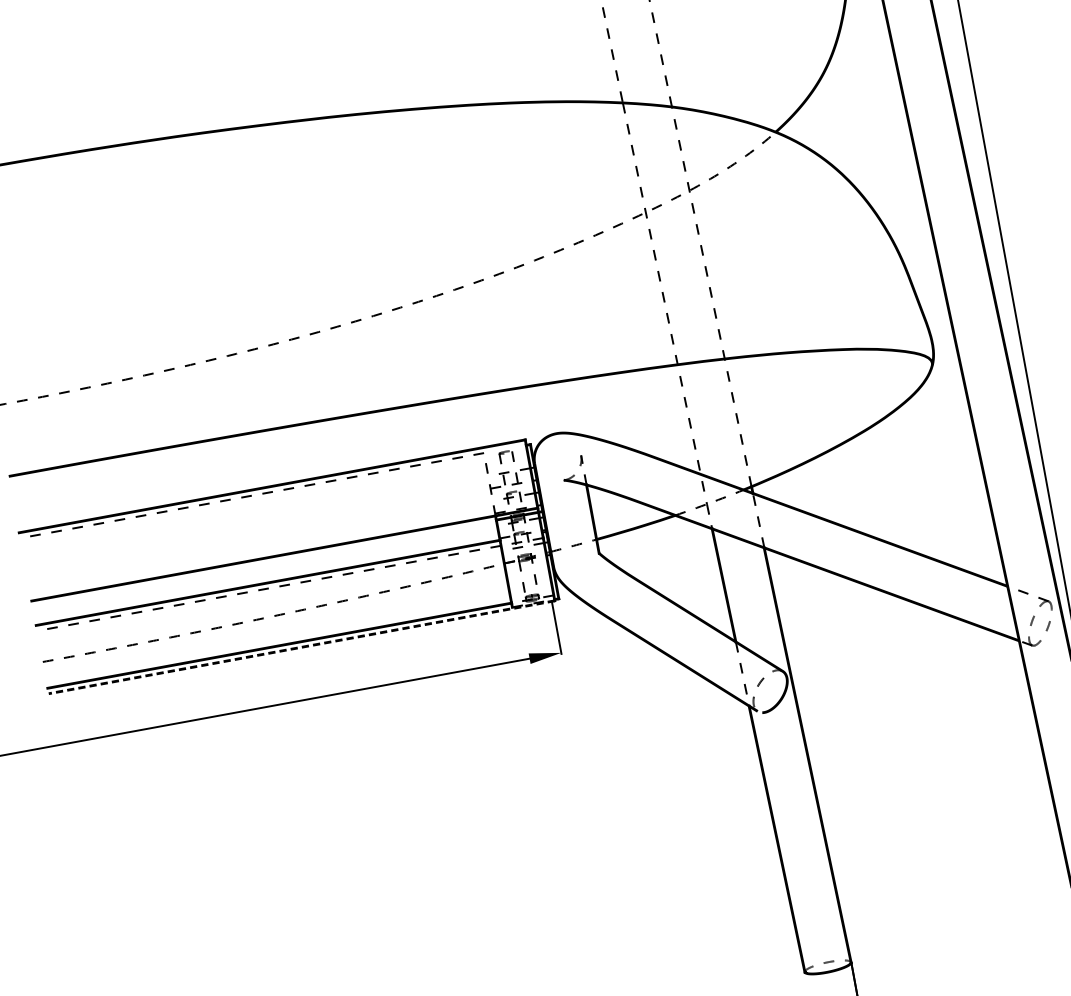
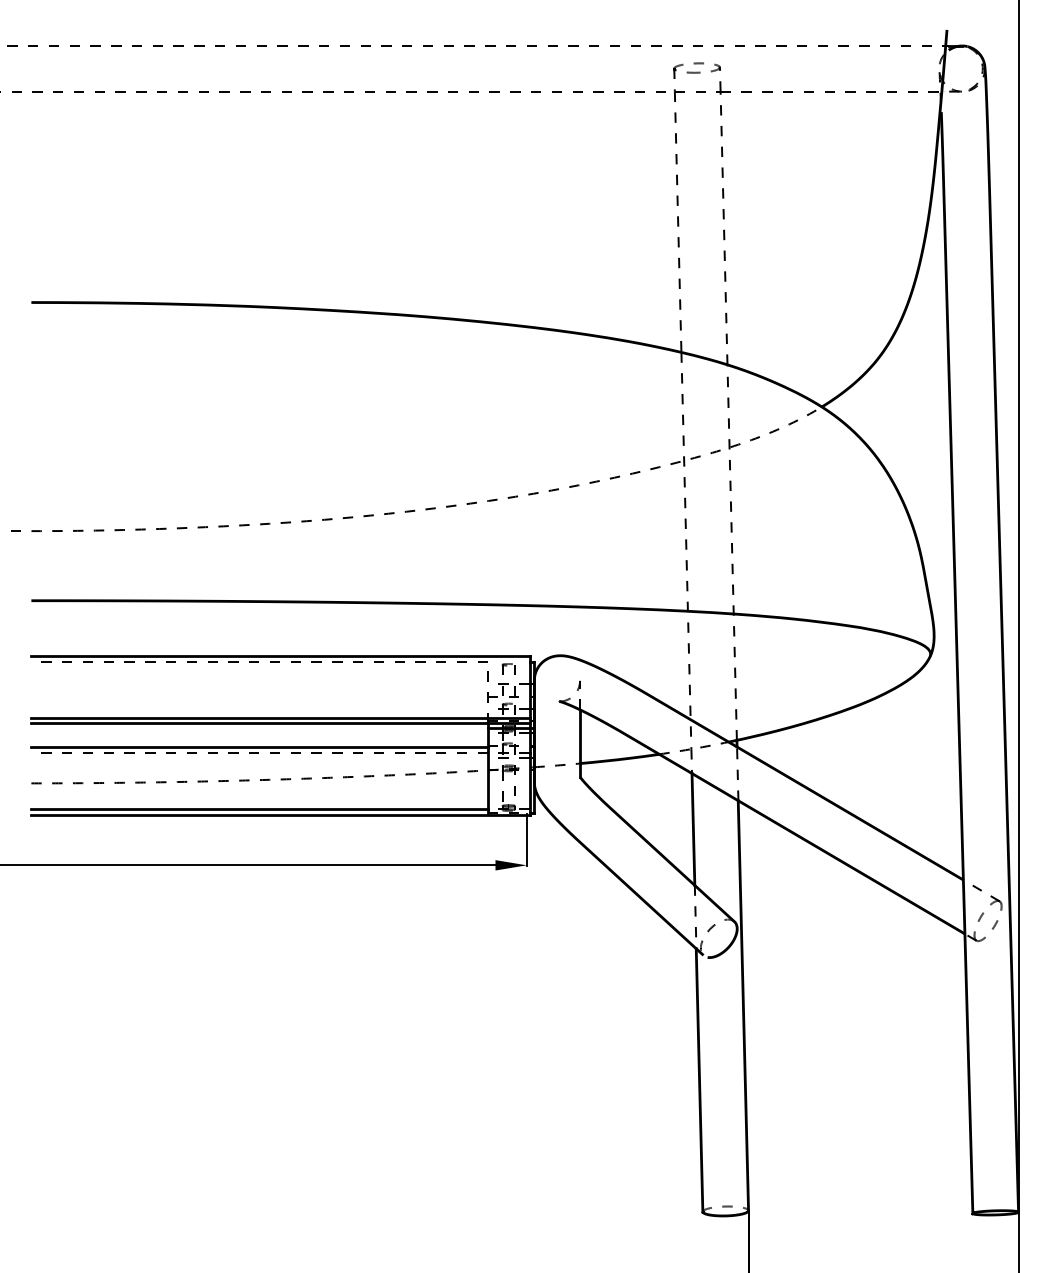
line: (283, 549) -> (280, 718), added
line: (301, 647) -> (280, 814), dashed -> solid

